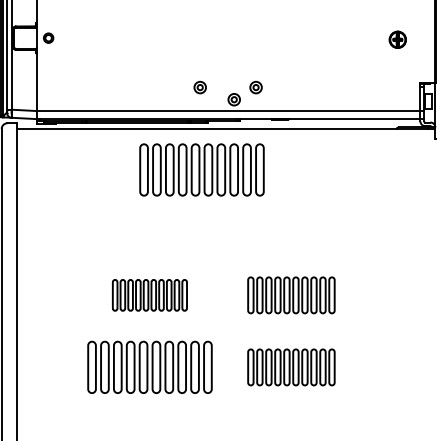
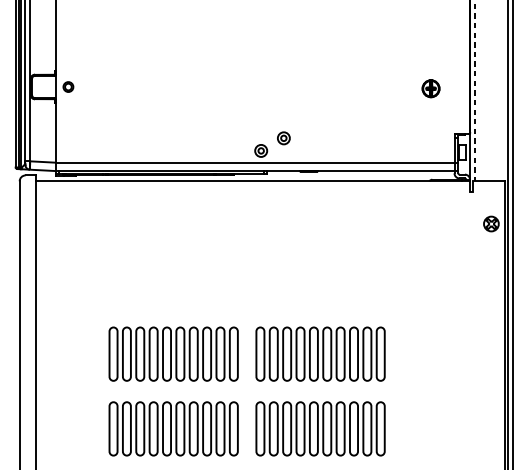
part: (199, 87) -> (225, 138), removed
part: (201, 169) -> (227, 223), removed
part: (149, 294) -> (173, 353), size x1.67
part: (291, 294) -> (320, 353), size x1.43
part: (291, 367) -> (320, 428), size x1.43

